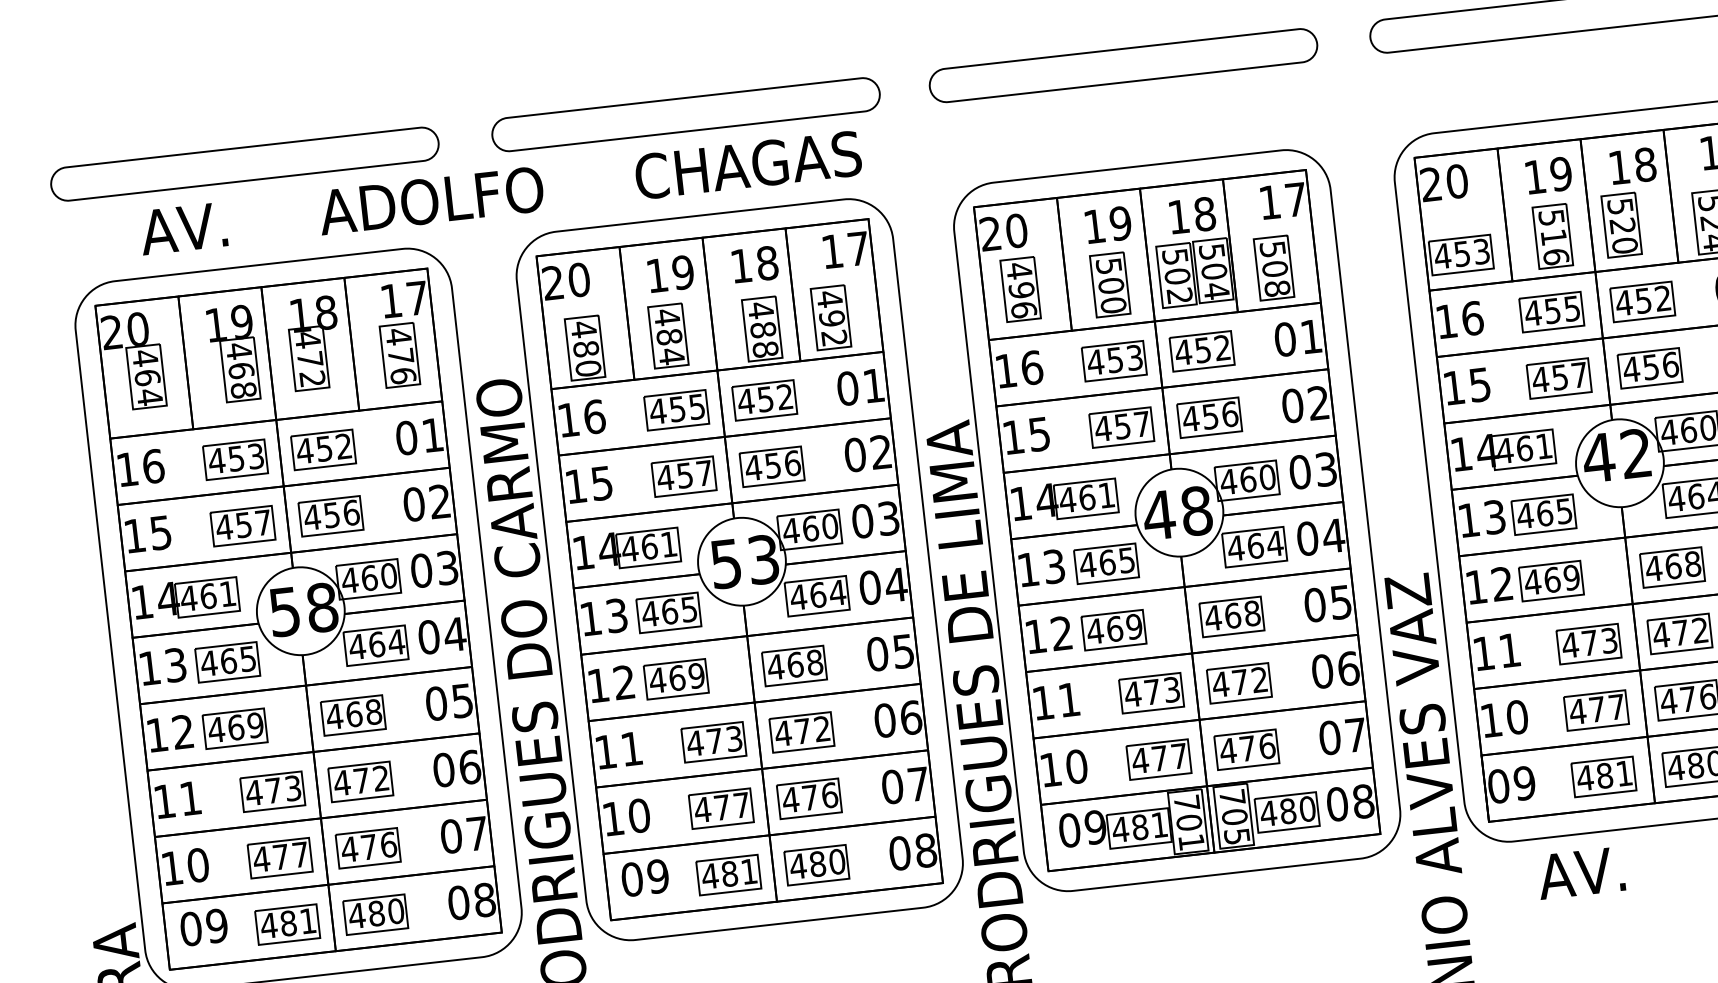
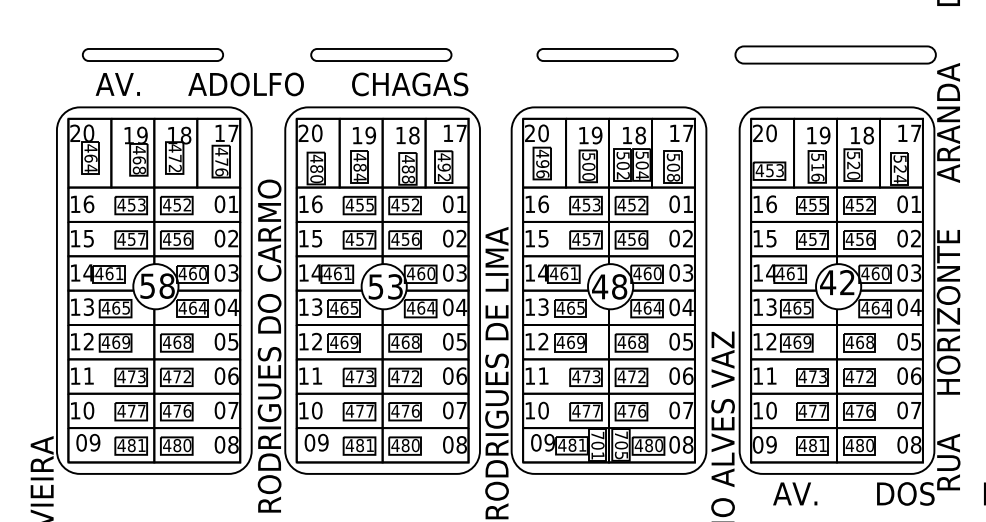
part: (1123, 64) -> (607, 54), size x0.7
part: (686, 113) -> (381, 54), size x0.7
part: (243, 163) -> (152, 54), size x0.7

